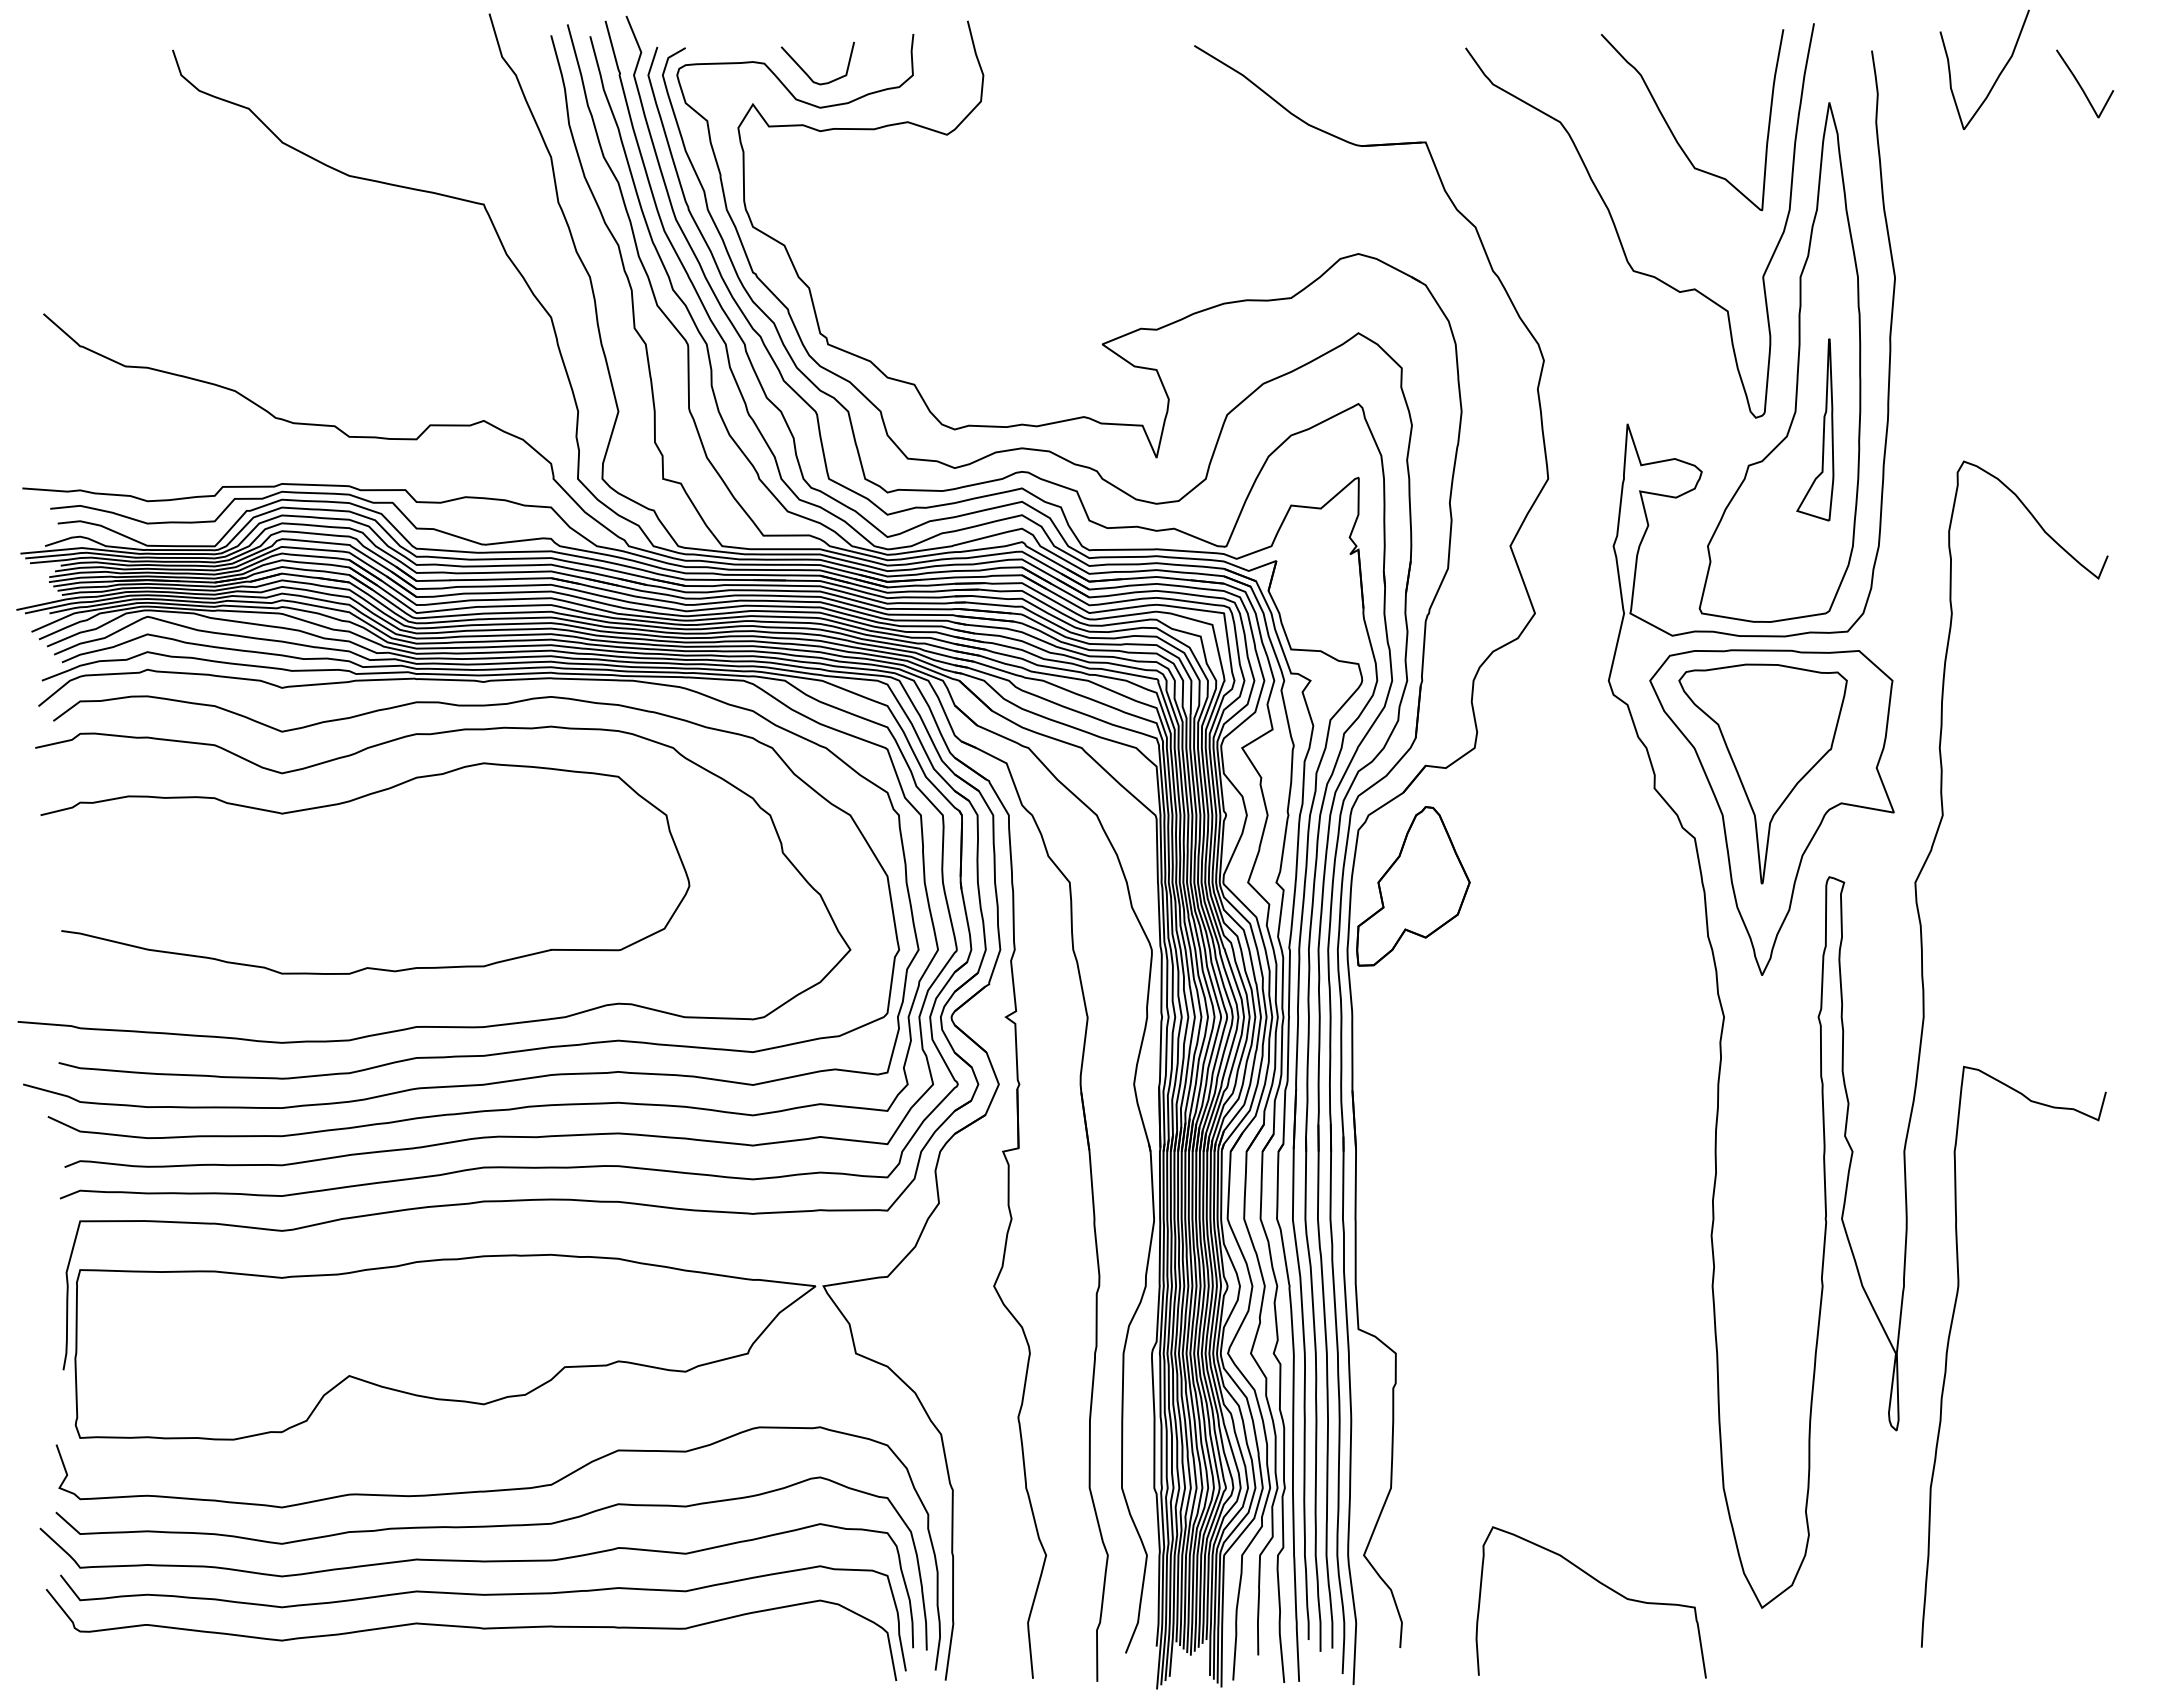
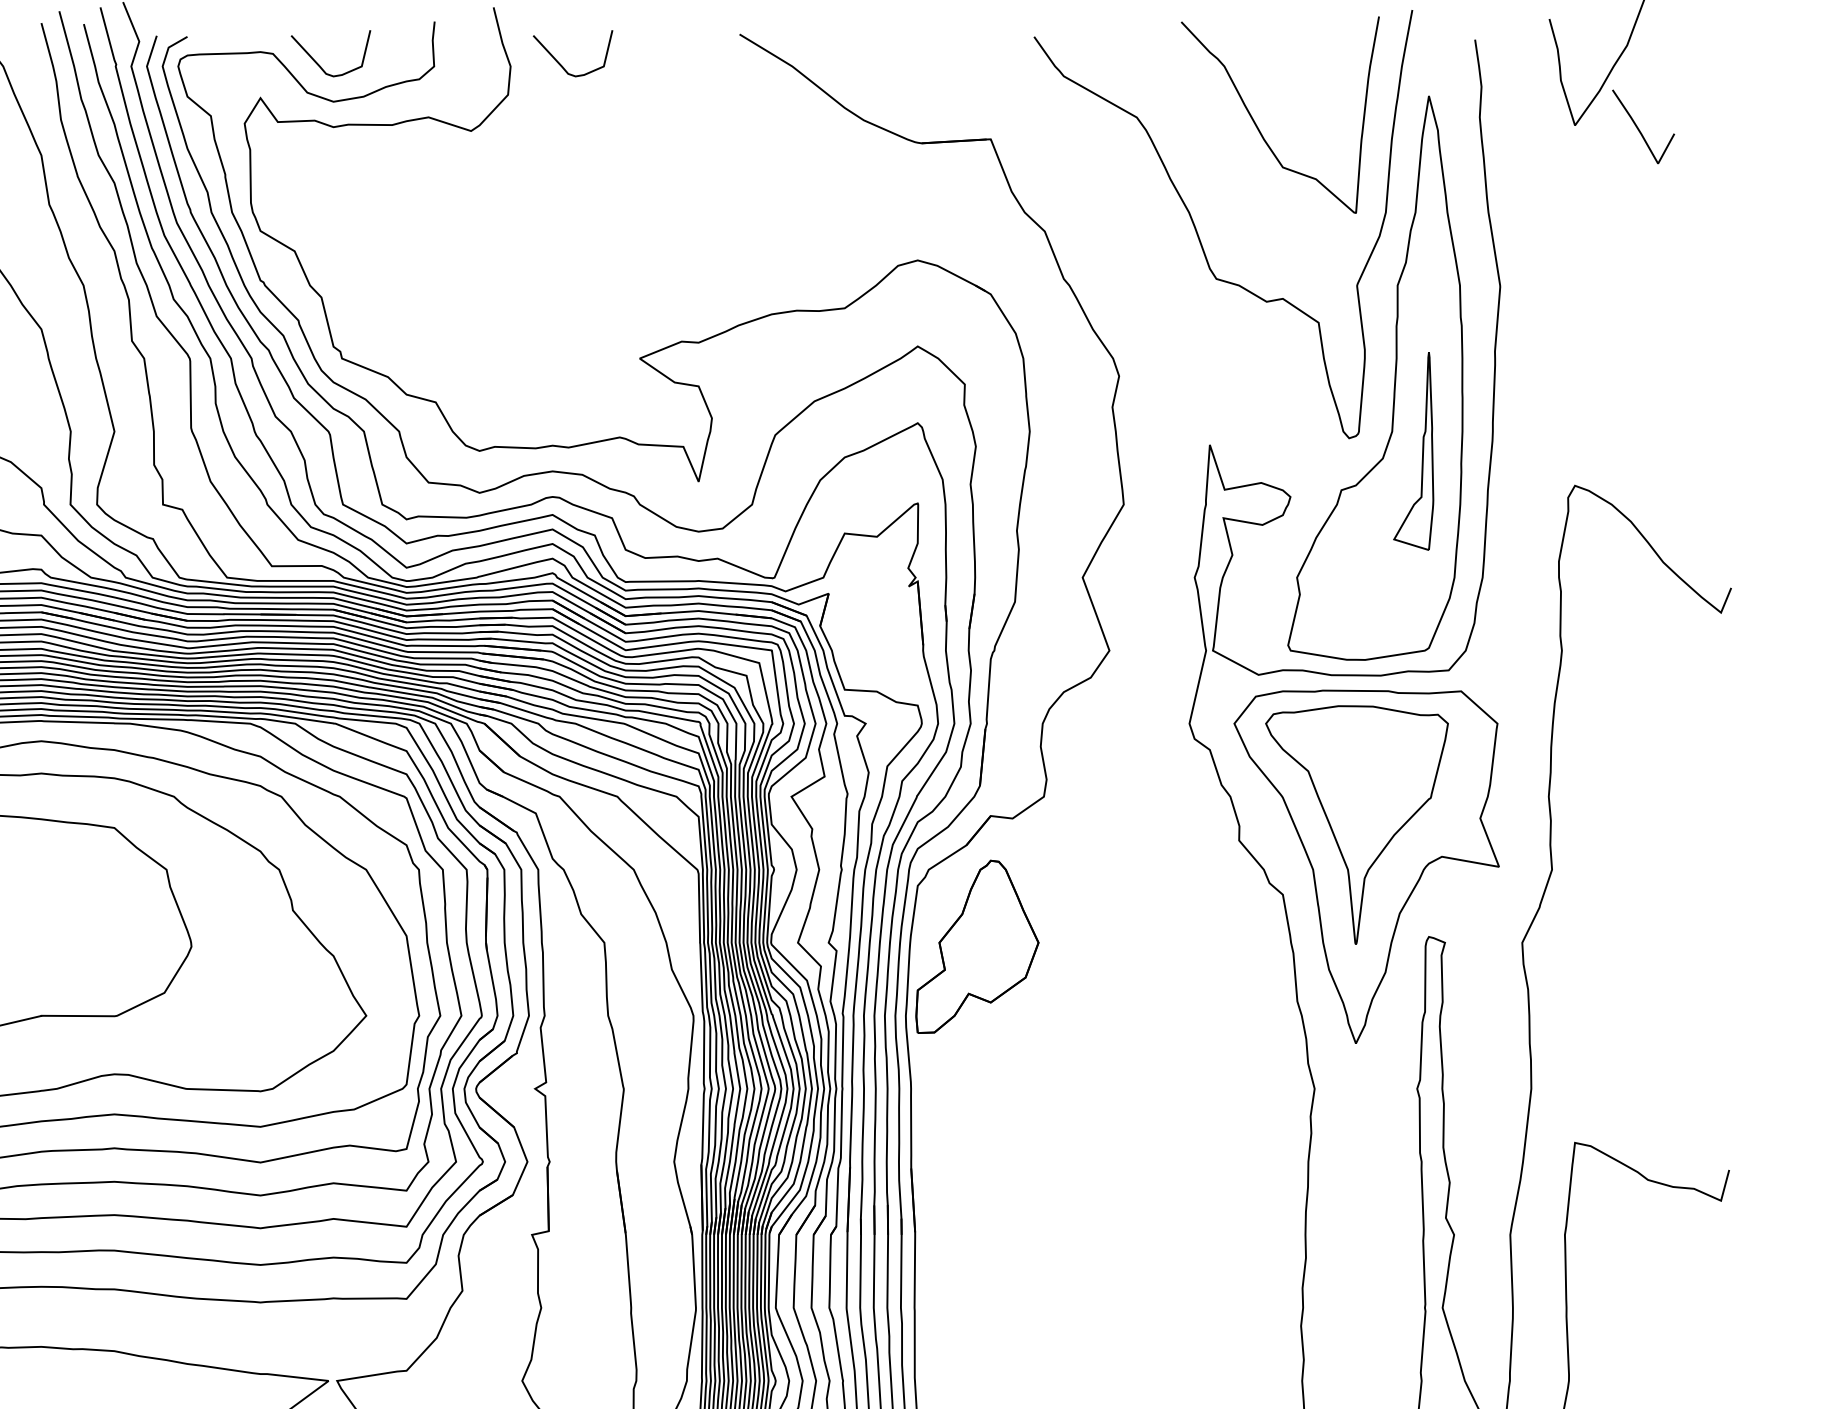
curve: (1030, 73) -> (561, 64), added
line: (2081, 86) -> (1639, 129), moved

